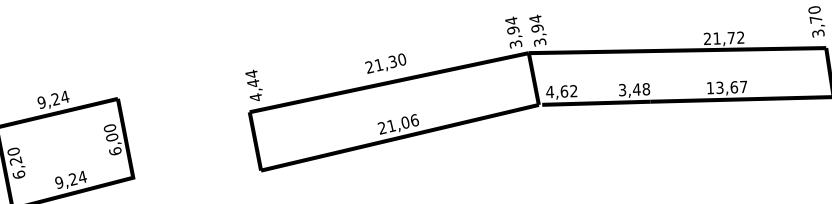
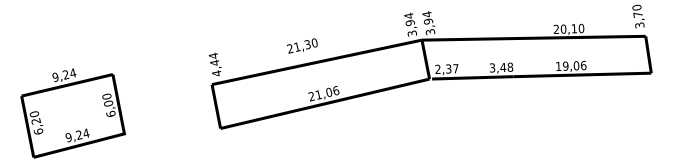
text: (728, 37) -> (572, 28), 21,72 -> 20,10
text: (384, 62) -> (301, 45), moved
text: (731, 86) -> (574, 65), 13,67 -> 19,06
text: (561, 90) -> (446, 68), 4,62 -> 2,37

